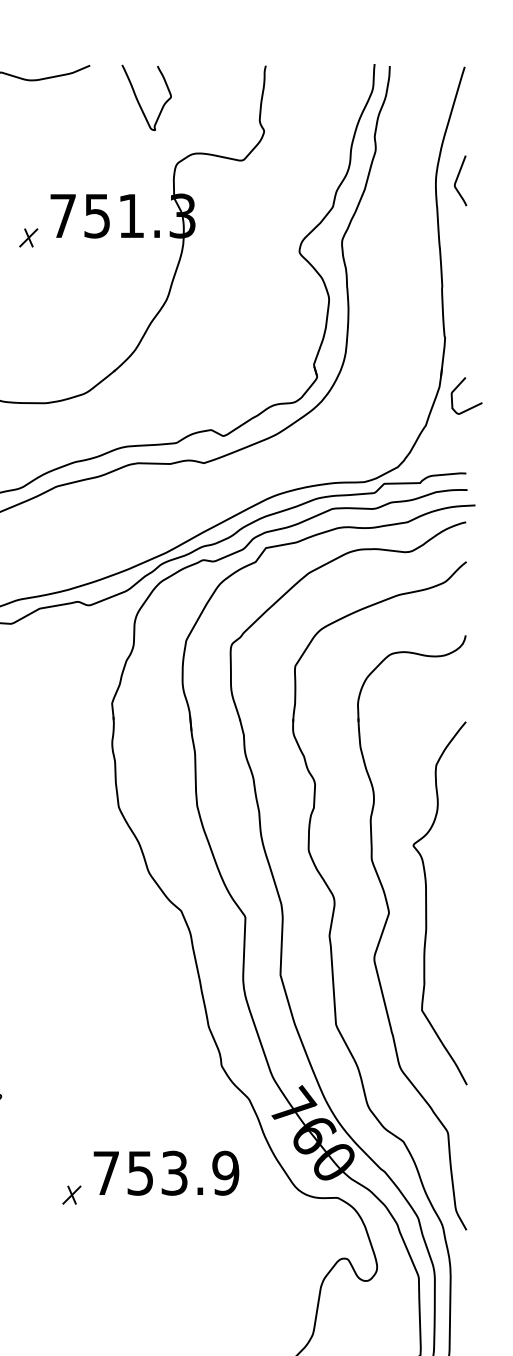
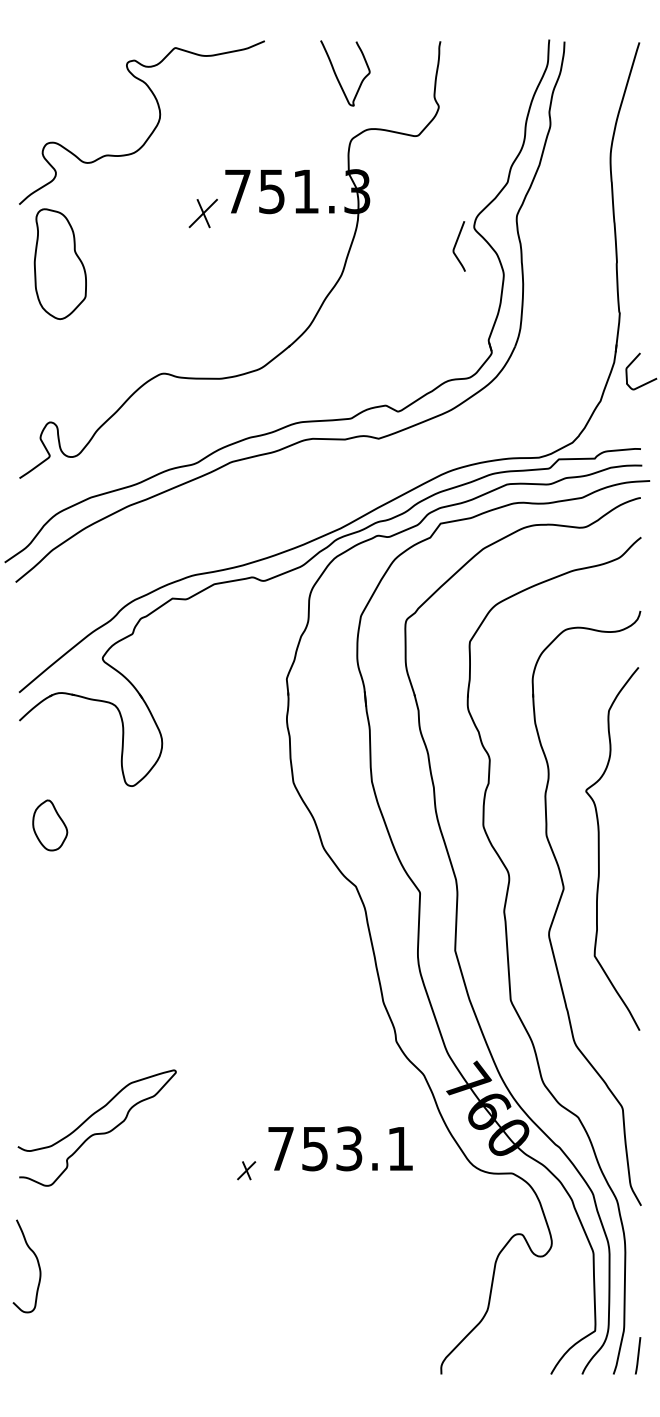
curve: (138, 100) -> (337, 76), moved
curve: (457, 179) -> (456, 245), moved
part: (28, 237) -> (203, 213), size x1.6
curve: (426, 902) -> (599, 848), moved
text: (225, 1172) -> (400, 1148), 753.9 -> 753.1

